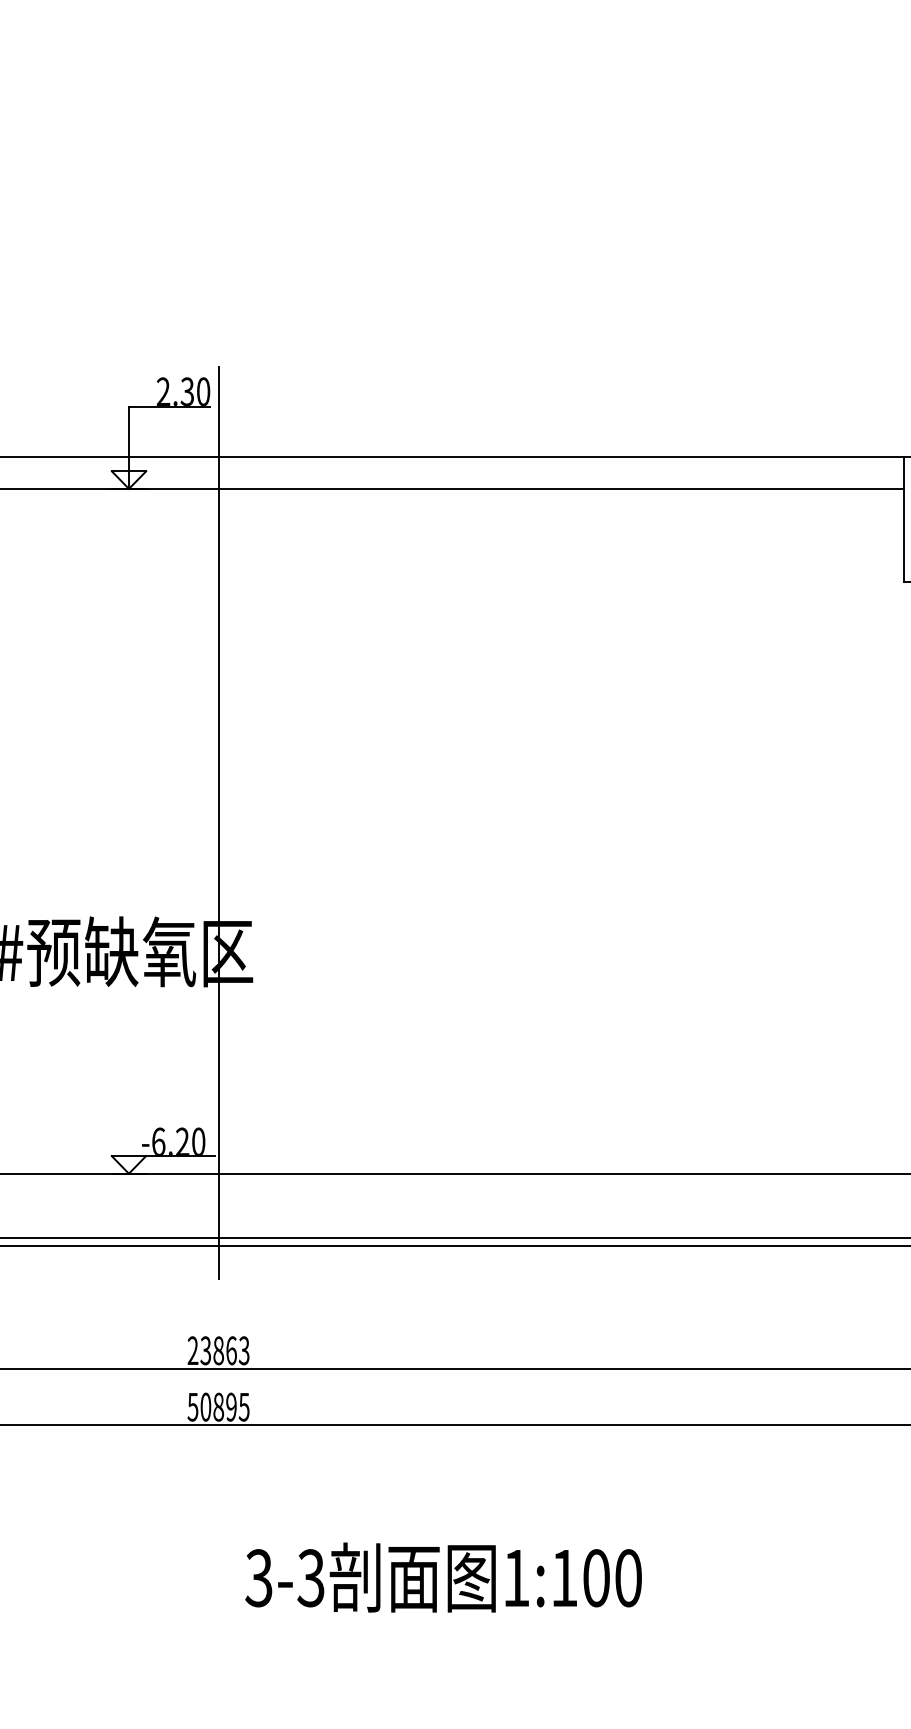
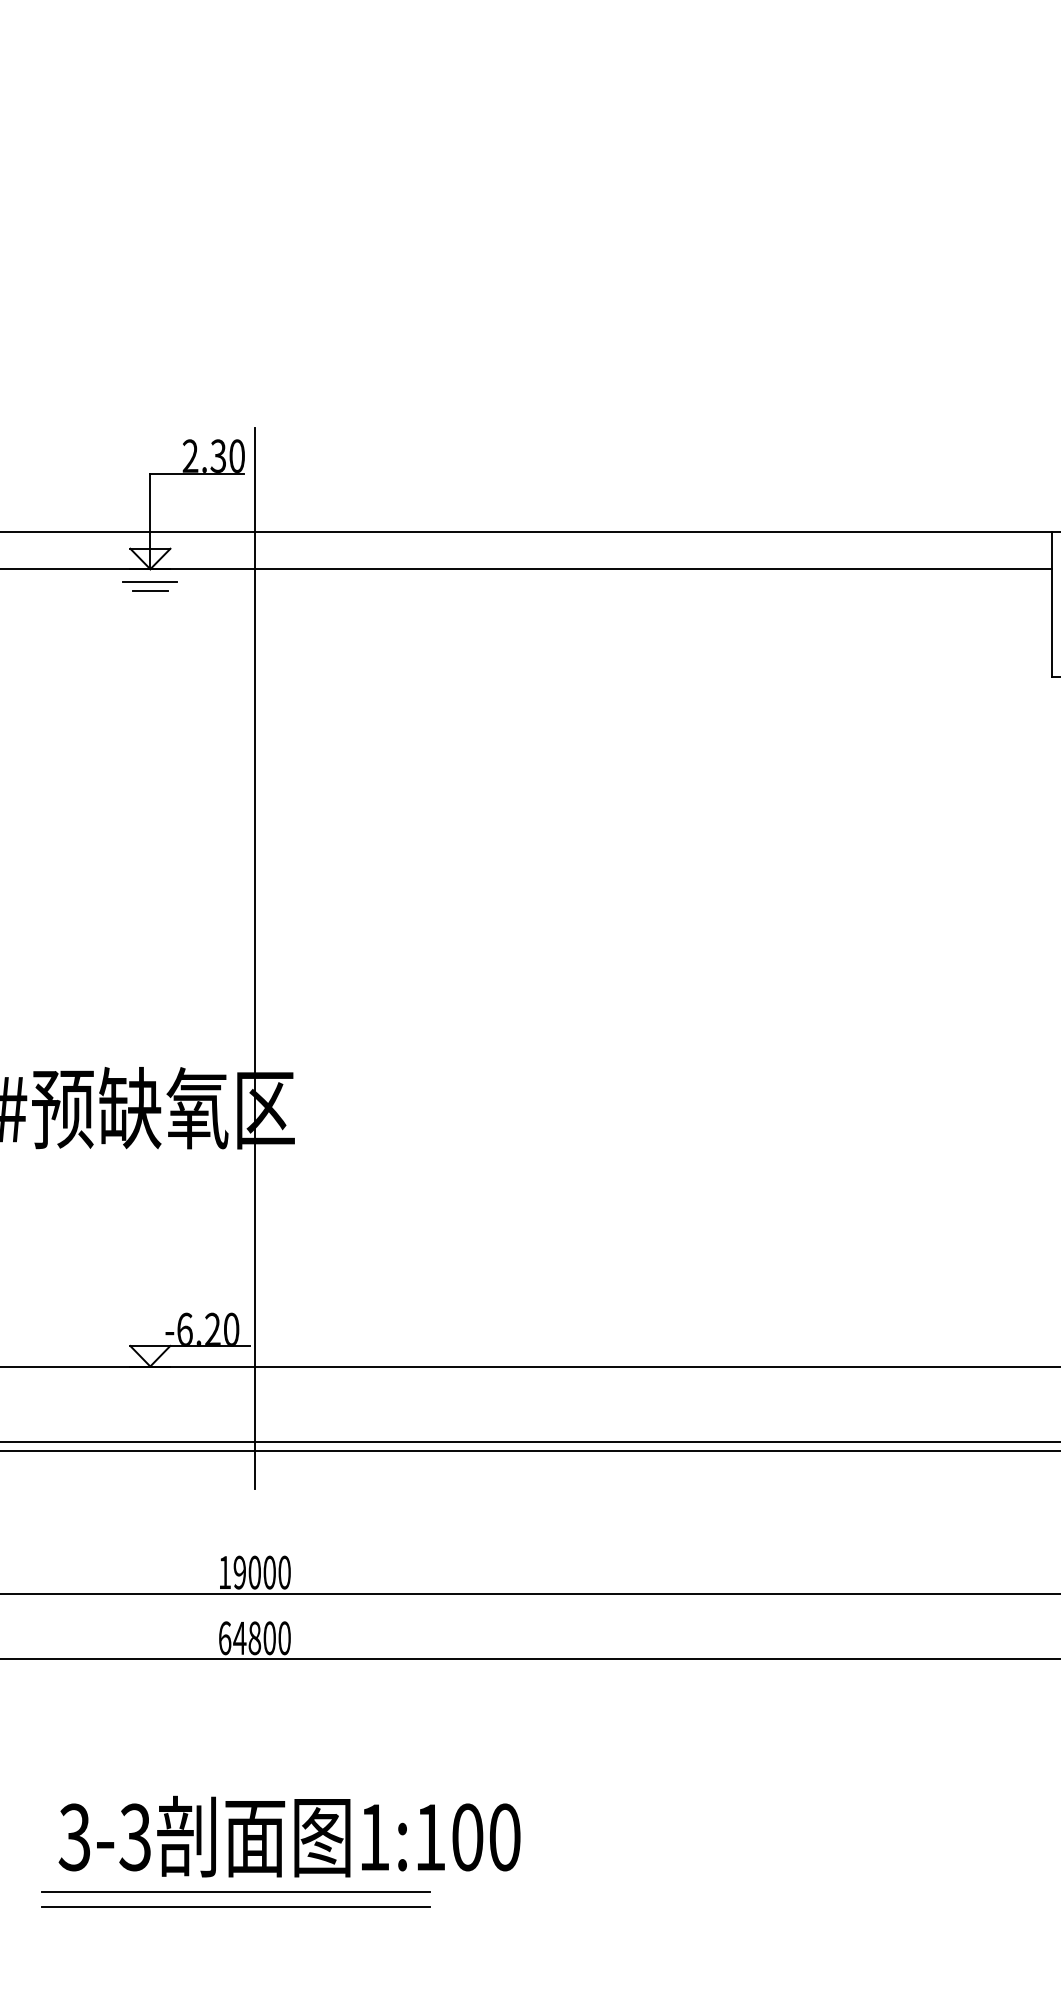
line: (128, 499) -> (149, 581), added
line: (128, 507) -> (149, 590), added
text: (218, 1350) -> (254, 1572), 23863 -> 19000
text: (218, 1406) -> (254, 1637), 50895 -> 64800
text: (443, 1577) -> (289, 1836), moved
line: (202, 1624) -> (235, 1891), added
line: (202, 1638) -> (235, 1907), added

